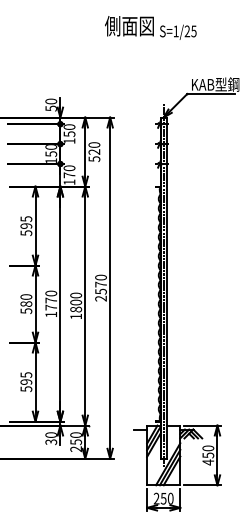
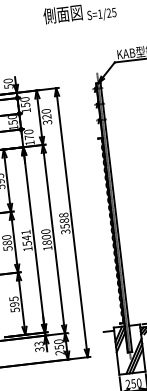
text: (93, 158) -> (46, 122), 520 -> 320
text: (100, 287) -> (64, 223), 2570 -> 3588
text: (51, 300) -> (26, 237), 1770 -> 1541
text: (50, 435) -> (38, 344), 30 -> 33

